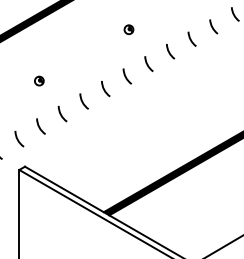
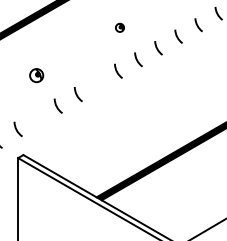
part: (39, 80) -> (36, 74), size x1.6
arc: (105, 89) -> (98, 83), removed
arc: (39, 126) -> (36, 117), removed

